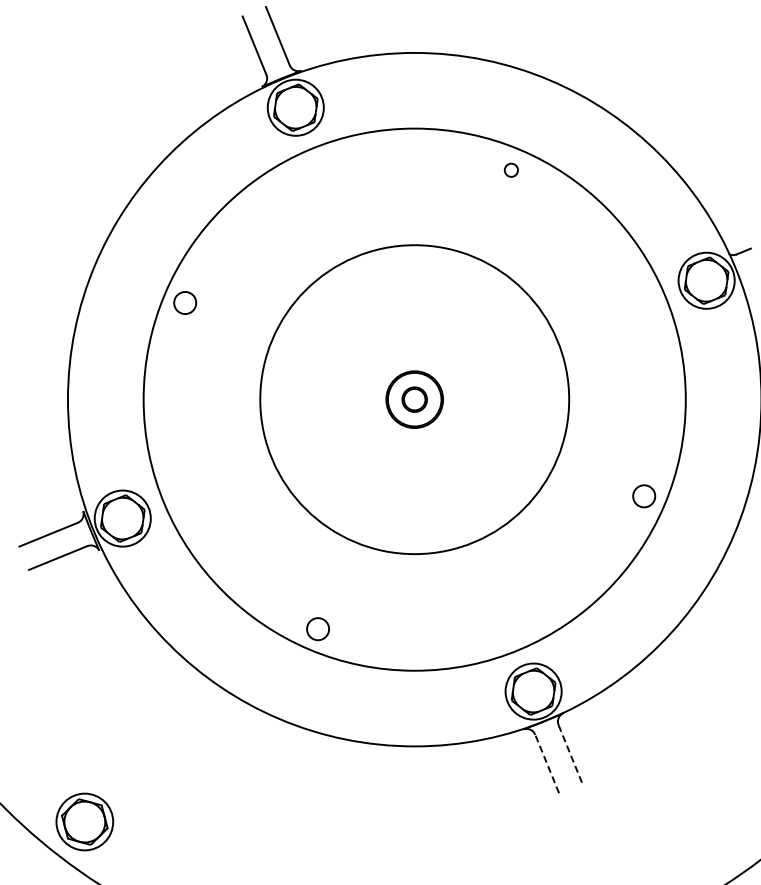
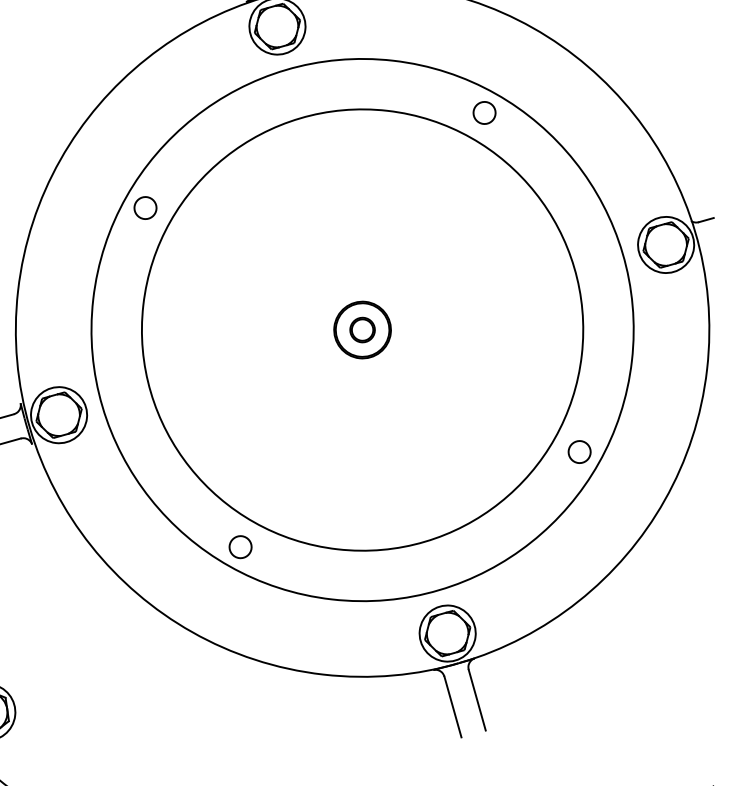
circle: (511, 170) -> (484, 113), size x1.67
circle: (414, 399) -> (362, 329), size x1.43
line: (570, 754) -> (477, 700), dashed -> solid
line: (546, 763) -> (452, 706), dashed -> solid

